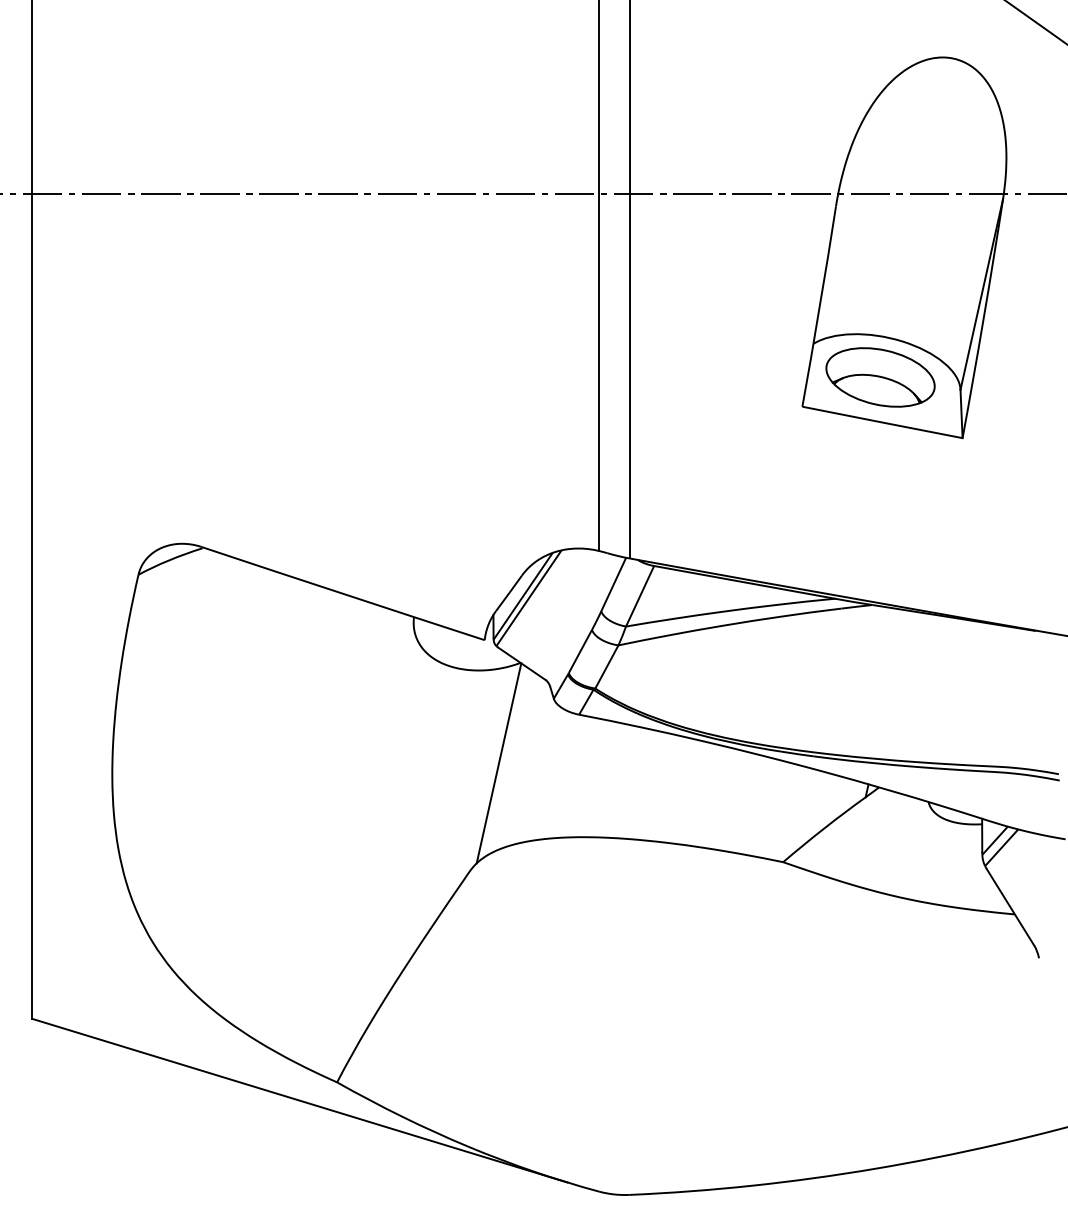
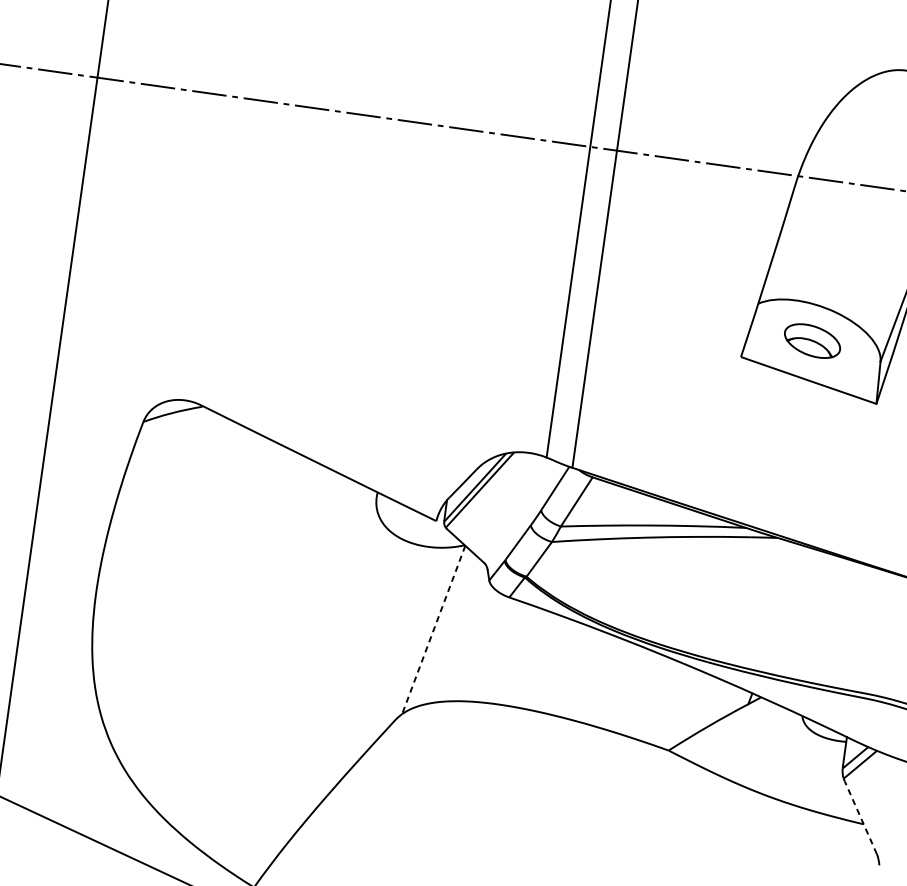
part: (880, 377) -> (812, 341), size x0.6
line: (498, 763) -> (433, 630), solid -> dashed
line: (1010, 907) -> (860, 817), solid -> dashed

